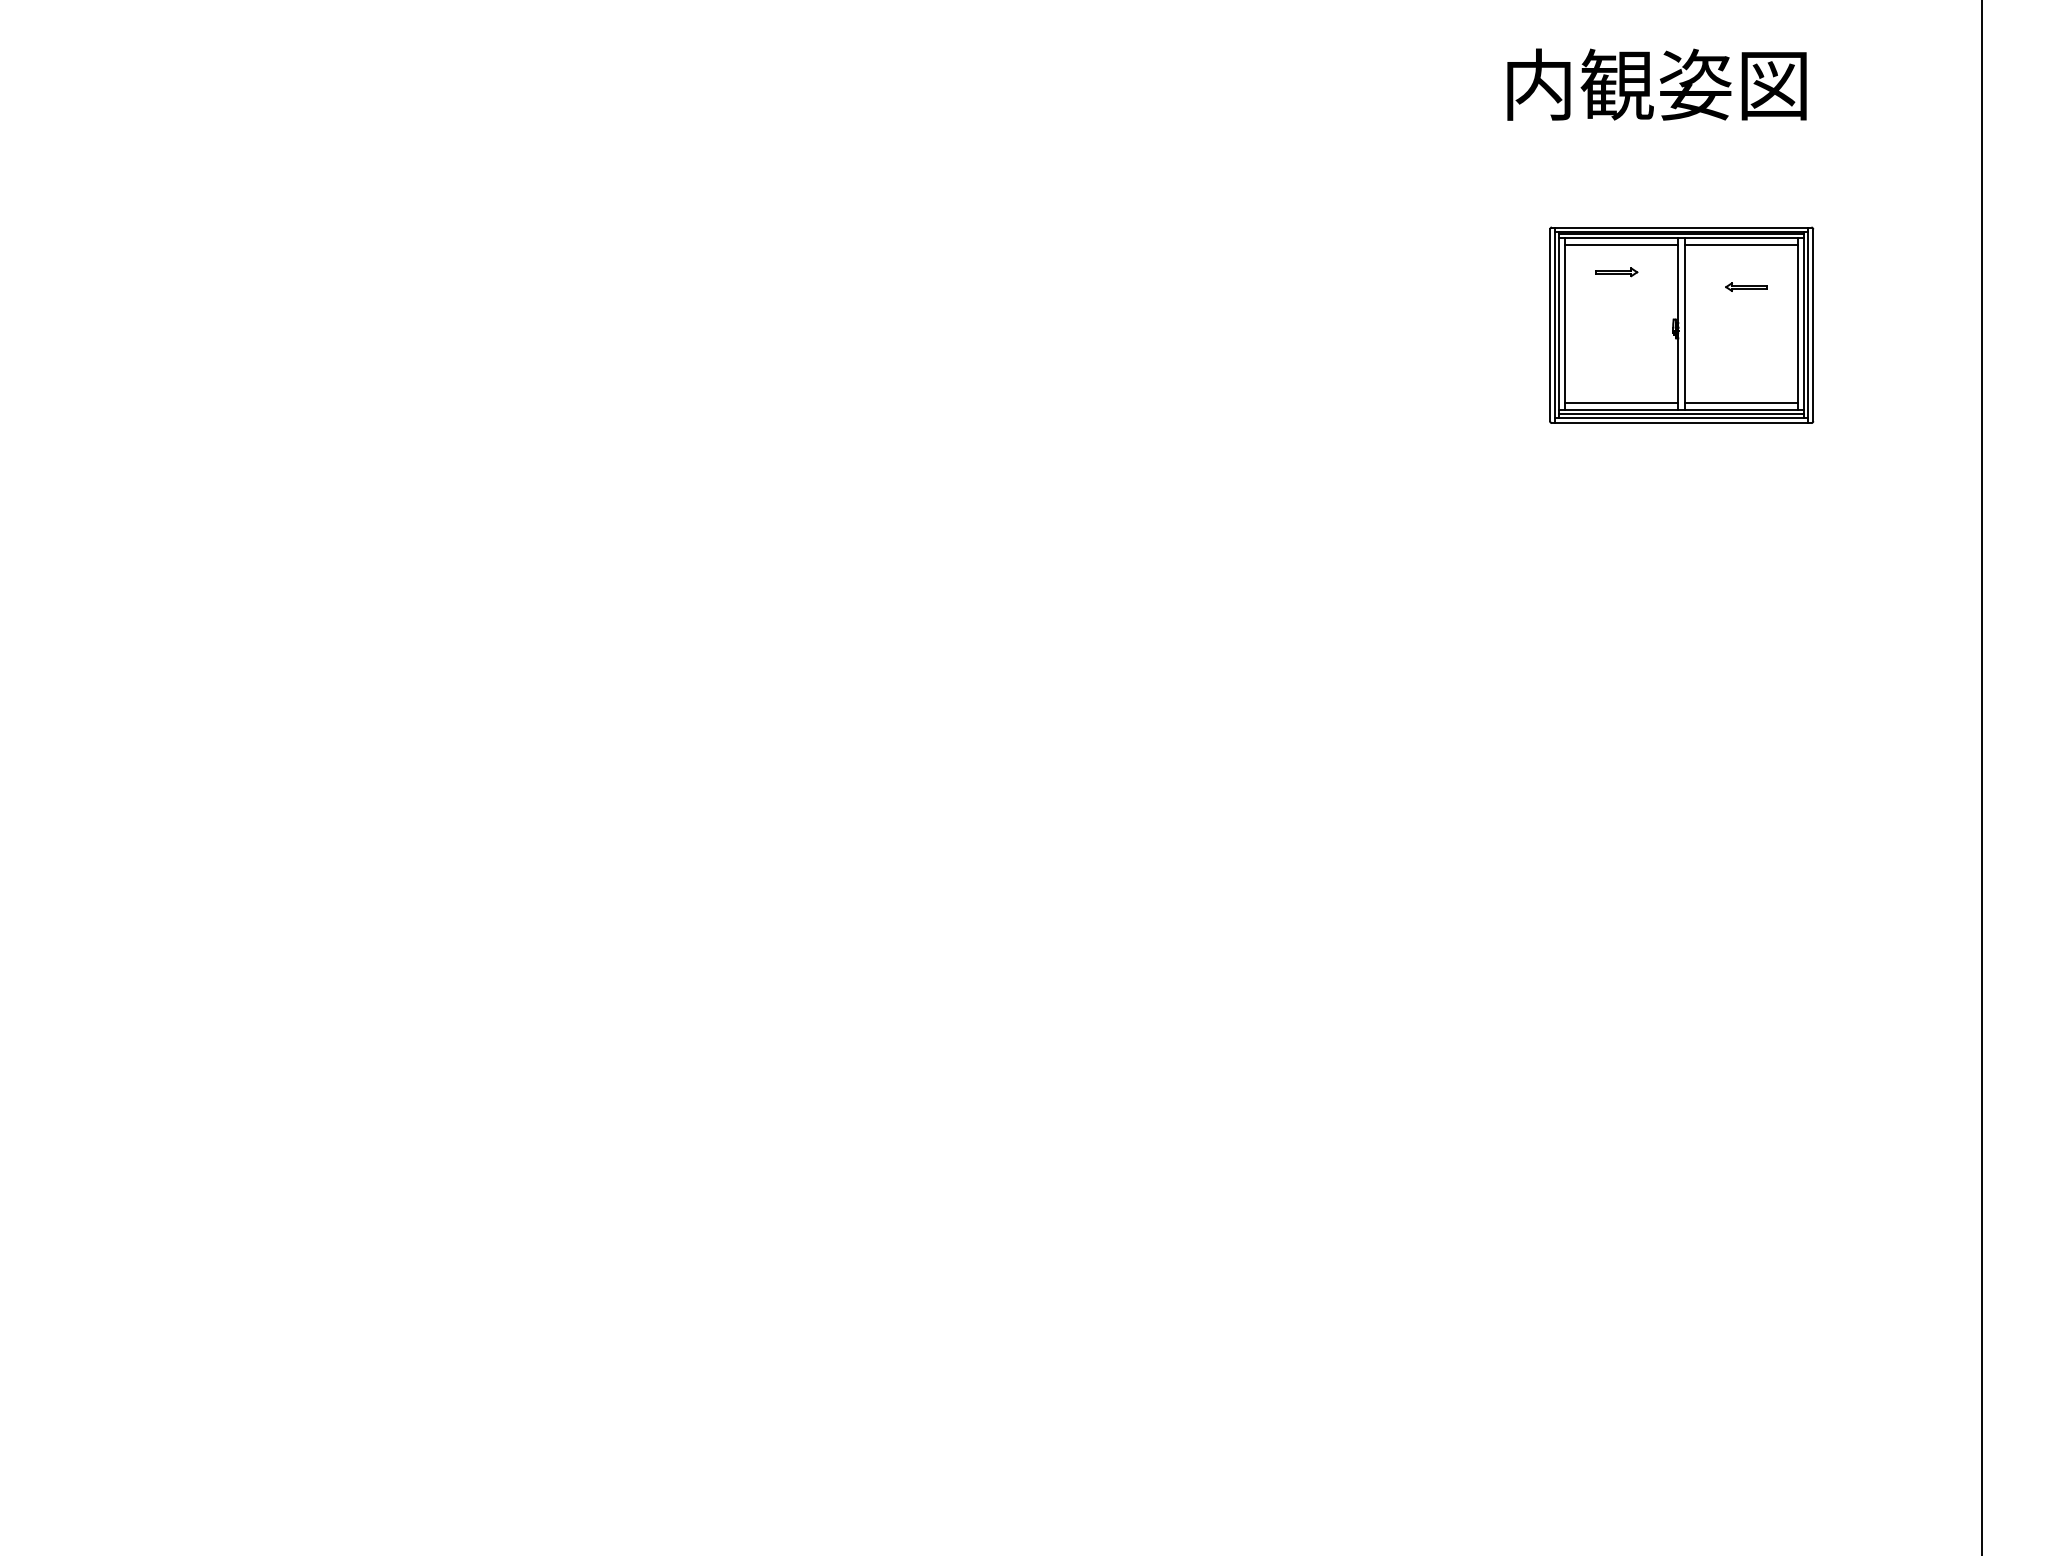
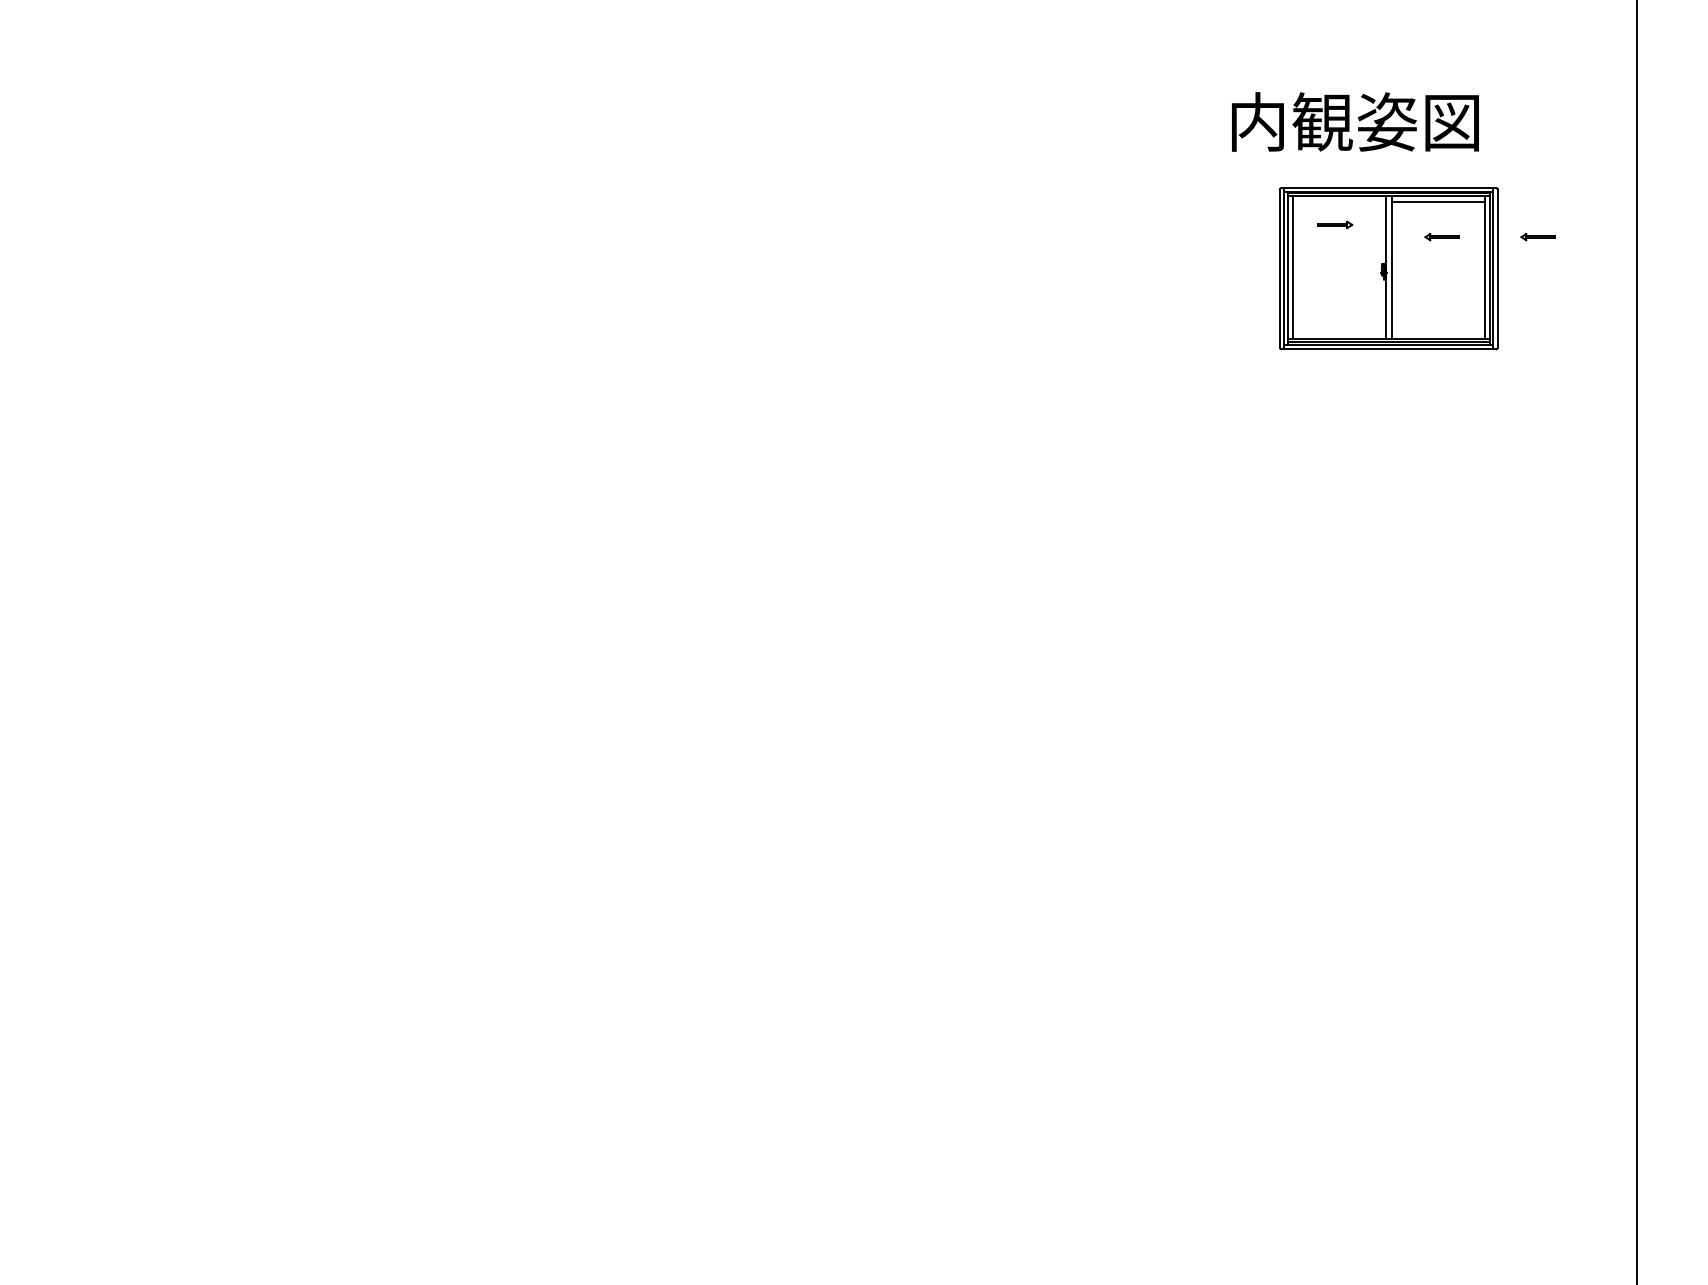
text: (1657, 84) -> (1355, 121), moved
line: (1621, 245) -> (1339, 202), removed
part: (1861, 286) -> (1537, 236), added
line: (1621, 402) -> (1339, 332), removed
line: (1741, 402) -> (1438, 332), removed

